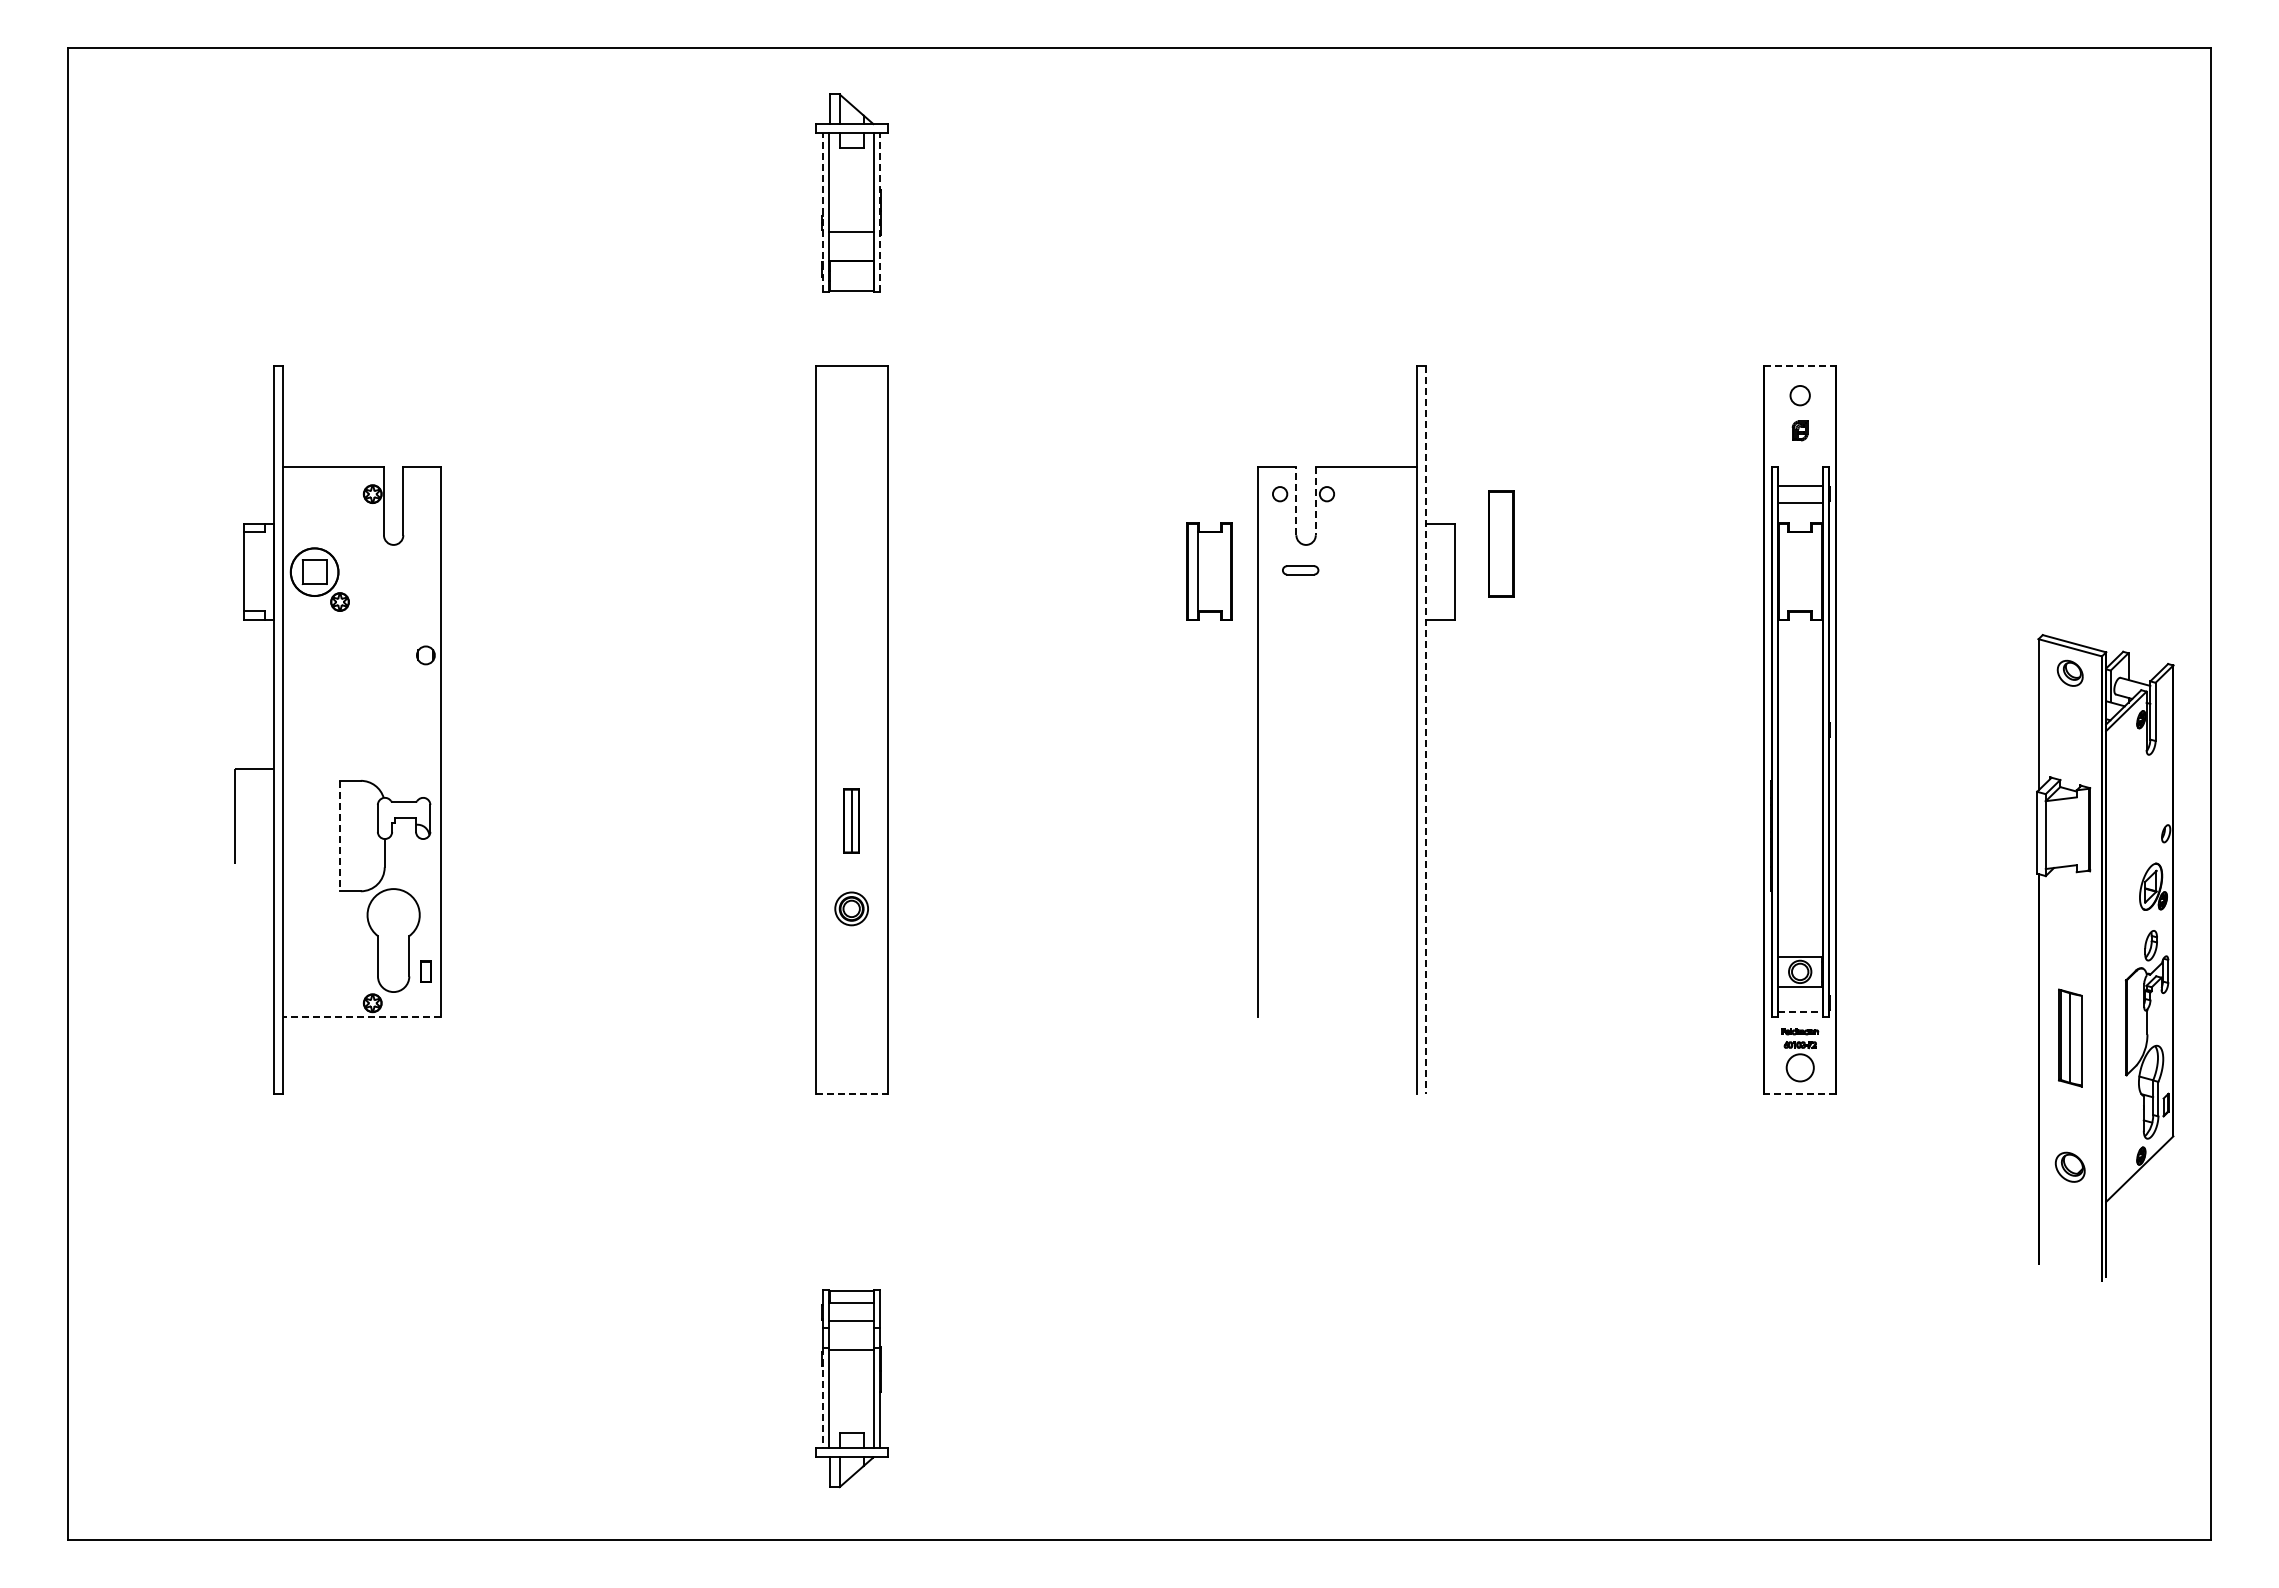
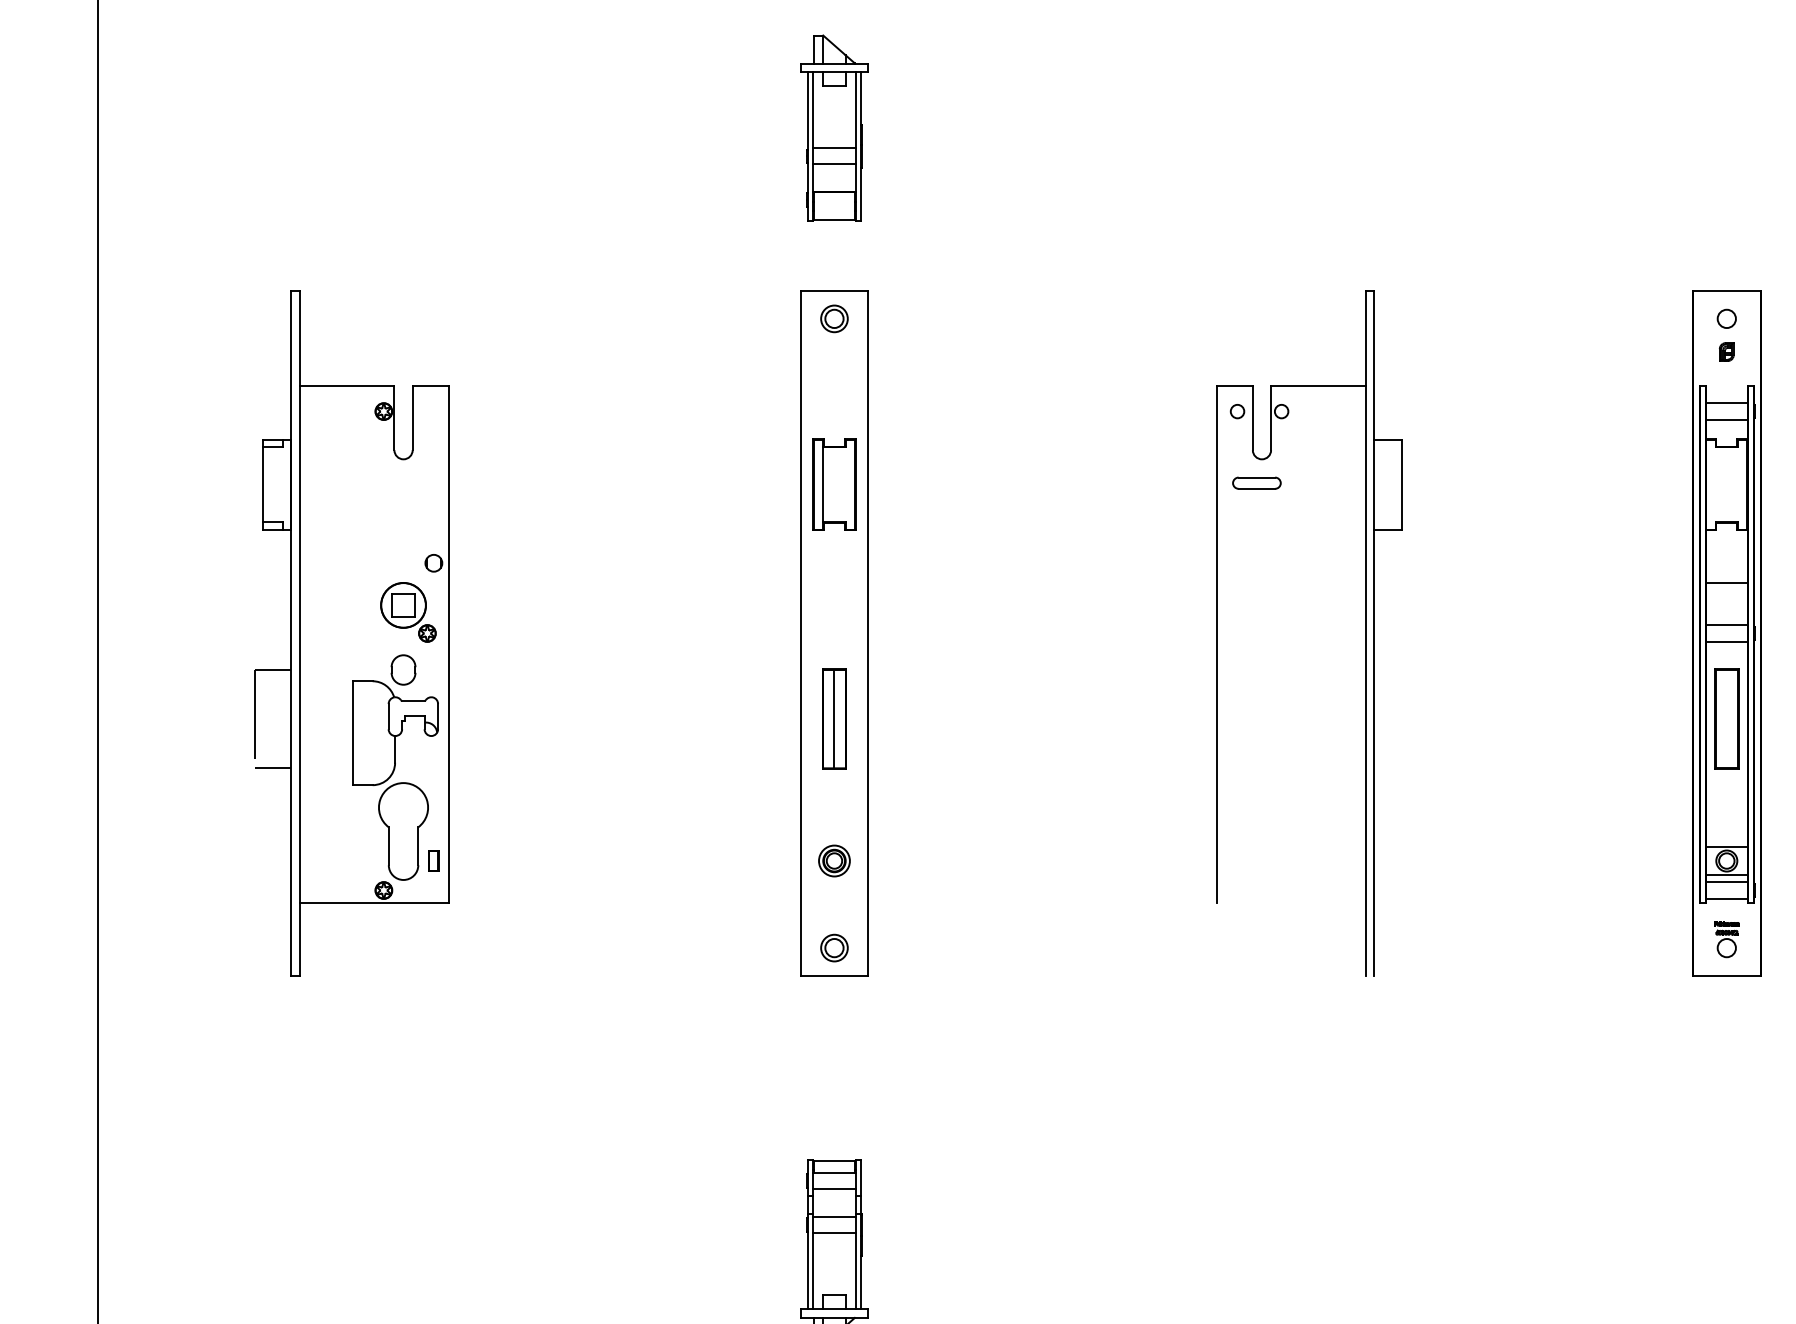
line: (823, 211) -> (807, 145), dashed -> solid
line: (880, 211) -> (861, 145), dashed -> solid
line: (851, 214) -> (834, 148), added
line: (1800, 365) -> (1727, 290), dashed -> solid
part: (851, 395) -> (834, 318), added
line: (1296, 501) -> (1252, 418), dashed -> solid
line: (1315, 501) -> (1270, 418), dashed -> solid
part: (1501, 543) -> (1727, 718), moved
part: (1300, 570) -> (1256, 483), size x1.43
part: (1209, 571) -> (834, 484), moved
part: (319, 579) -> (408, 612), moved
line: (1799, 676) -> (1726, 583), added
line: (1799, 721) -> (1726, 625), added
line: (1425, 730) -> (1374, 633), dashed -> solid
line: (1799, 738) -> (1726, 641), added
part: (393, 768) -> (403, 669), added
part: (851, 820) -> (834, 718), size x1.67
line: (339, 836) -> (352, 733), dashed -> solid
line: (254, 873) -> (272, 768), added
part: (851, 908) -> (834, 860), moved
line: (1799, 994) -> (1726, 882), added
line: (1800, 1011) -> (1727, 898), dashed -> solid
line: (361, 1016) -> (373, 902), dashed -> solid
part: (1799, 1055) -> (1726, 939), size x0.71
part: (851, 1064) -> (834, 948), added
line: (851, 1094) -> (834, 976), dashed -> solid
line: (1800, 1094) -> (1727, 976), dashed -> solid
line: (851, 1367) -> (834, 1233), added
line: (823, 1398) -> (807, 1262), dashed -> solid

